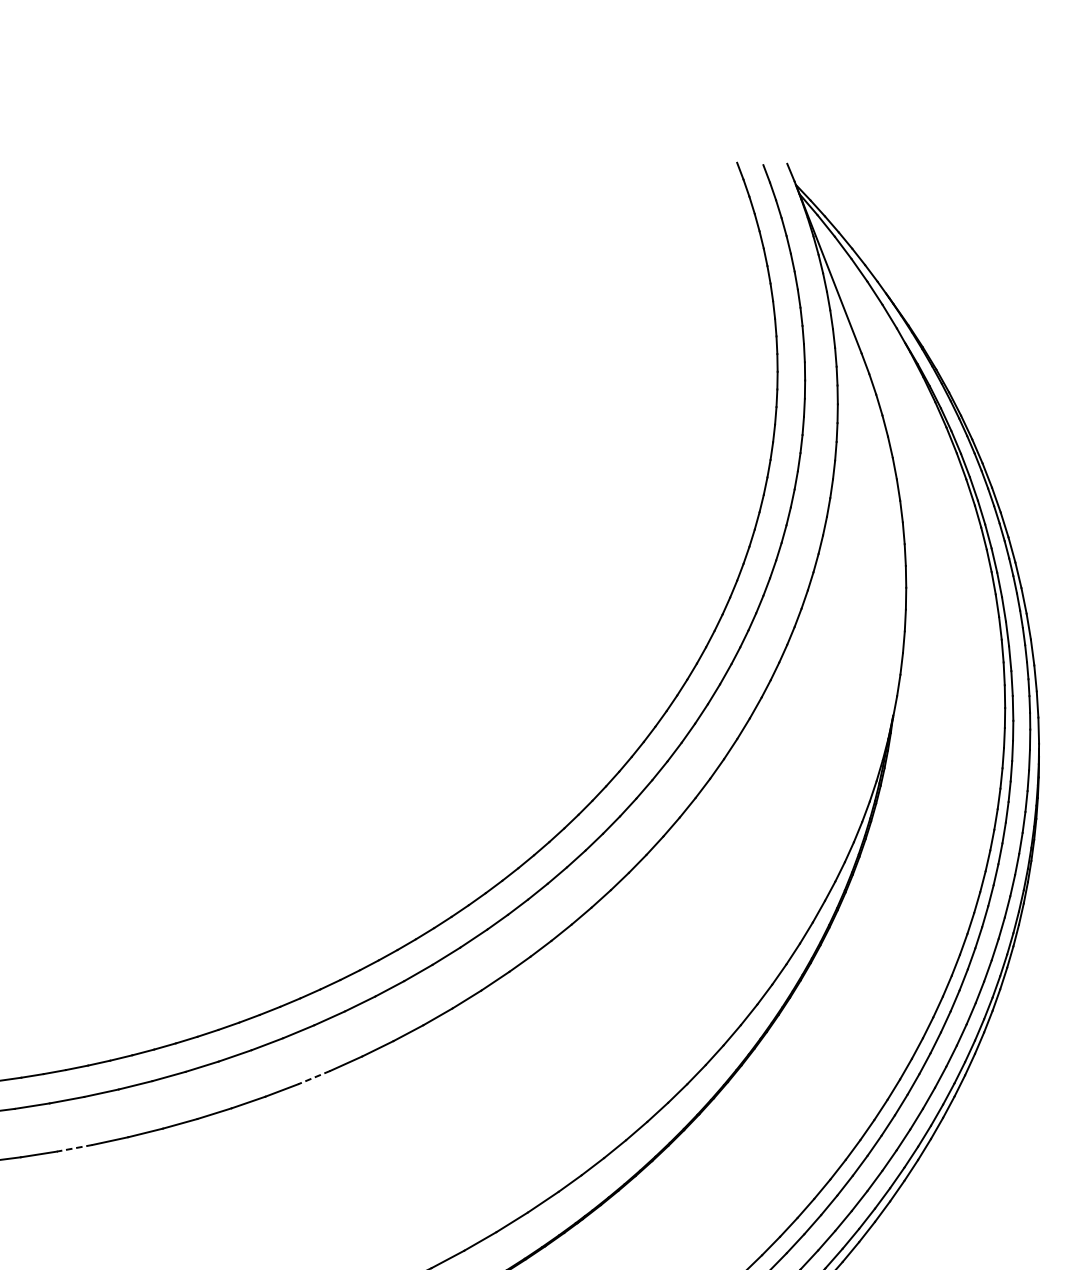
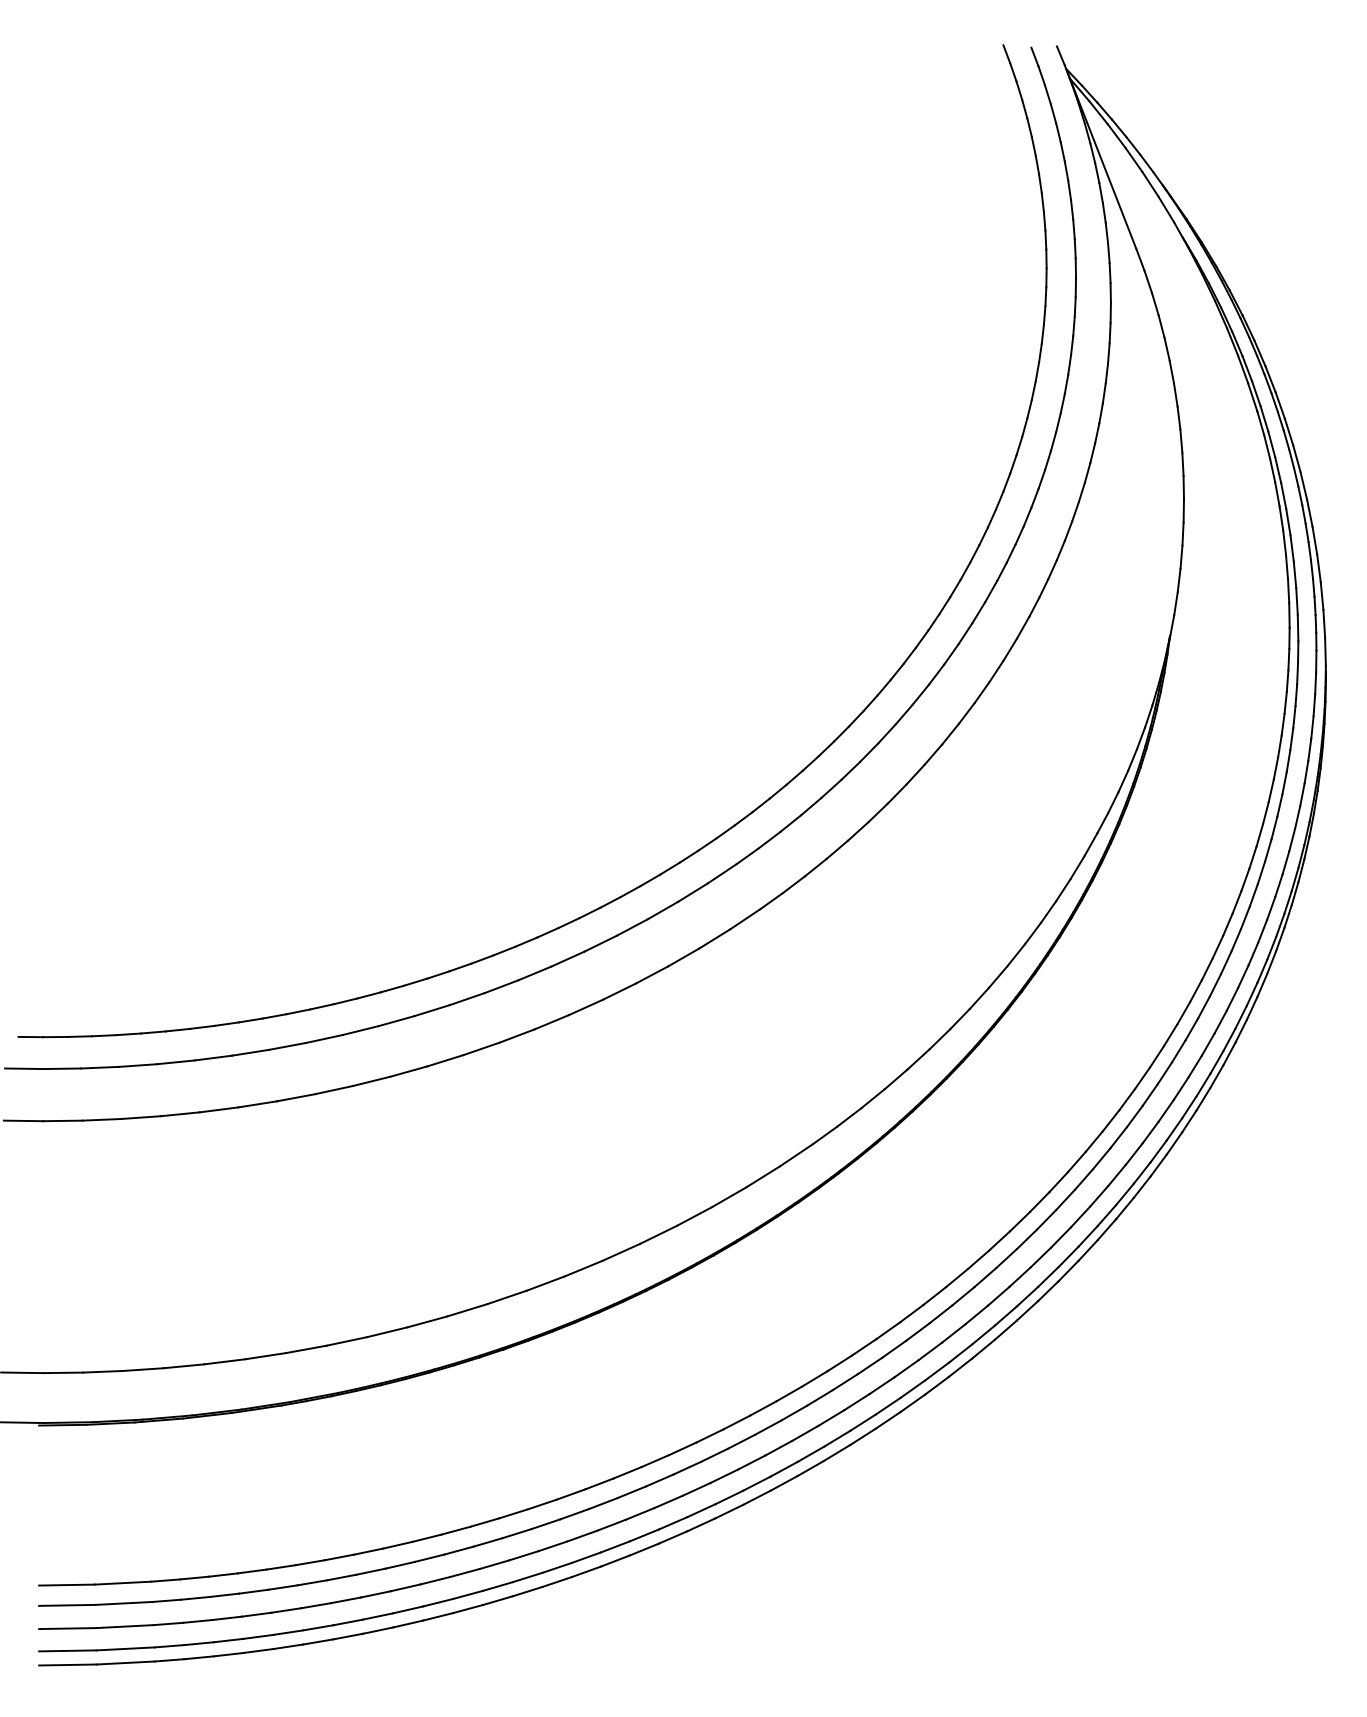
line: (314, 1077) -> (551, 1022), dashed -> solid
line: (74, 1148) -> (295, 1097), dashed -> solid

